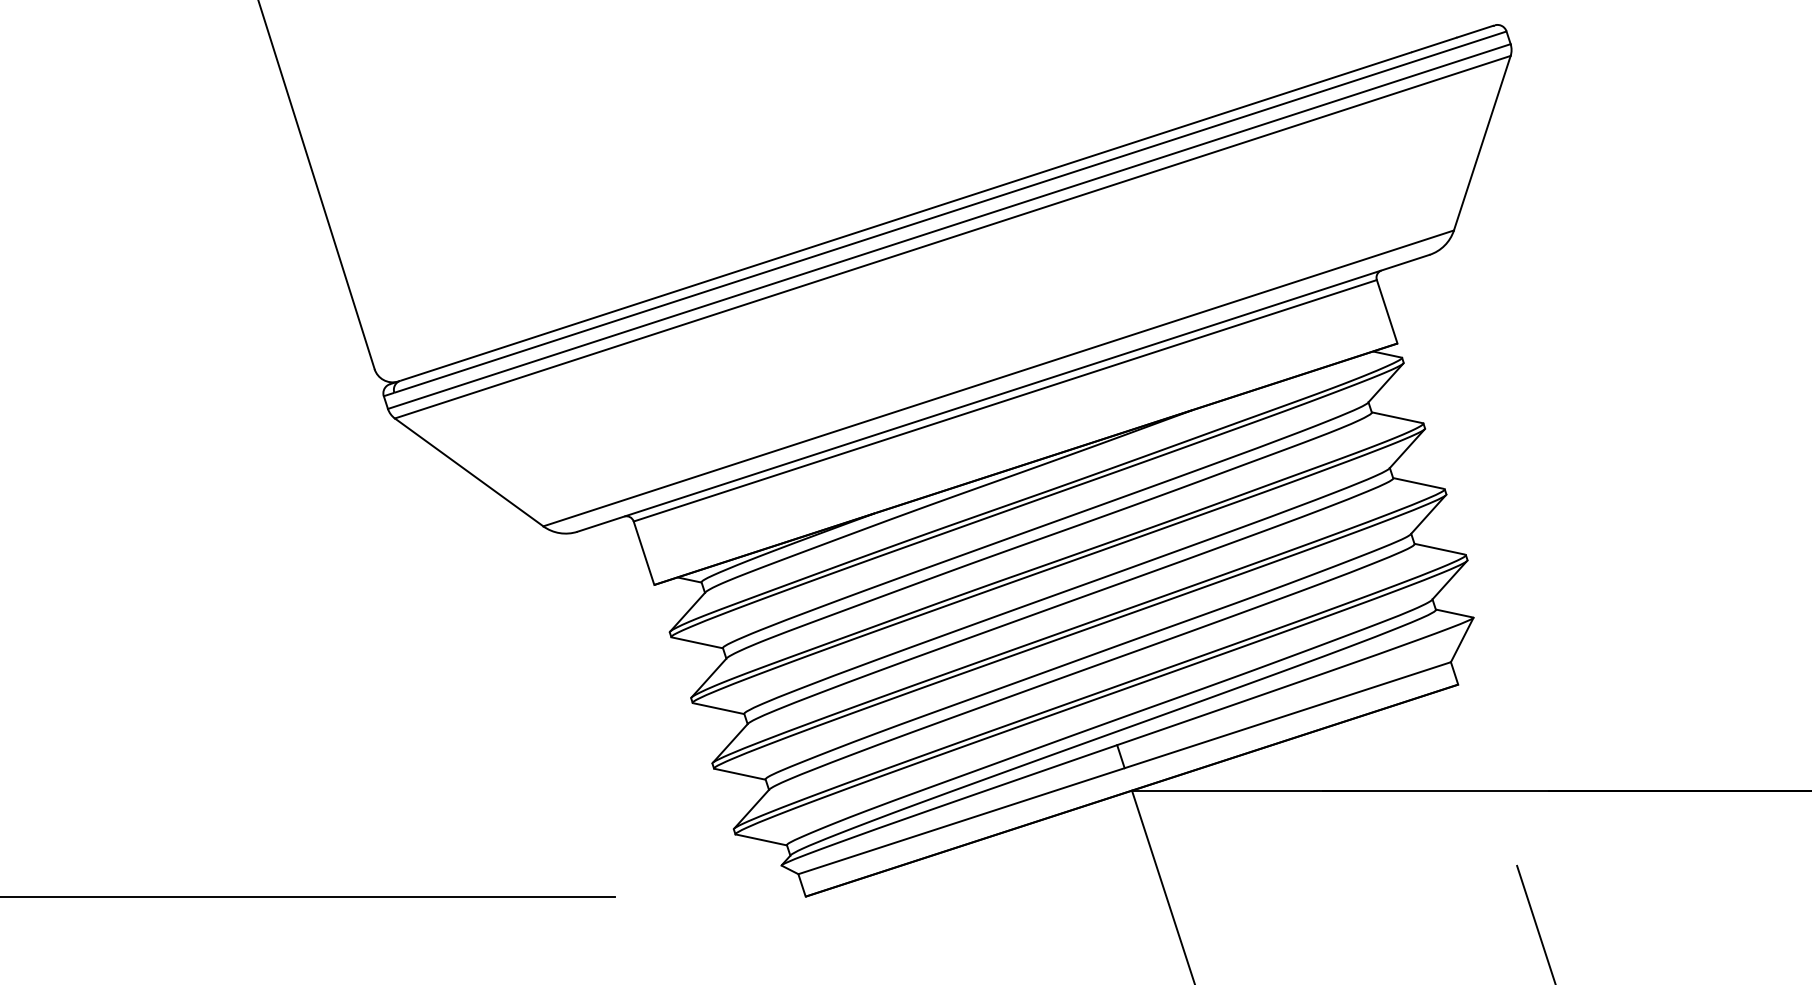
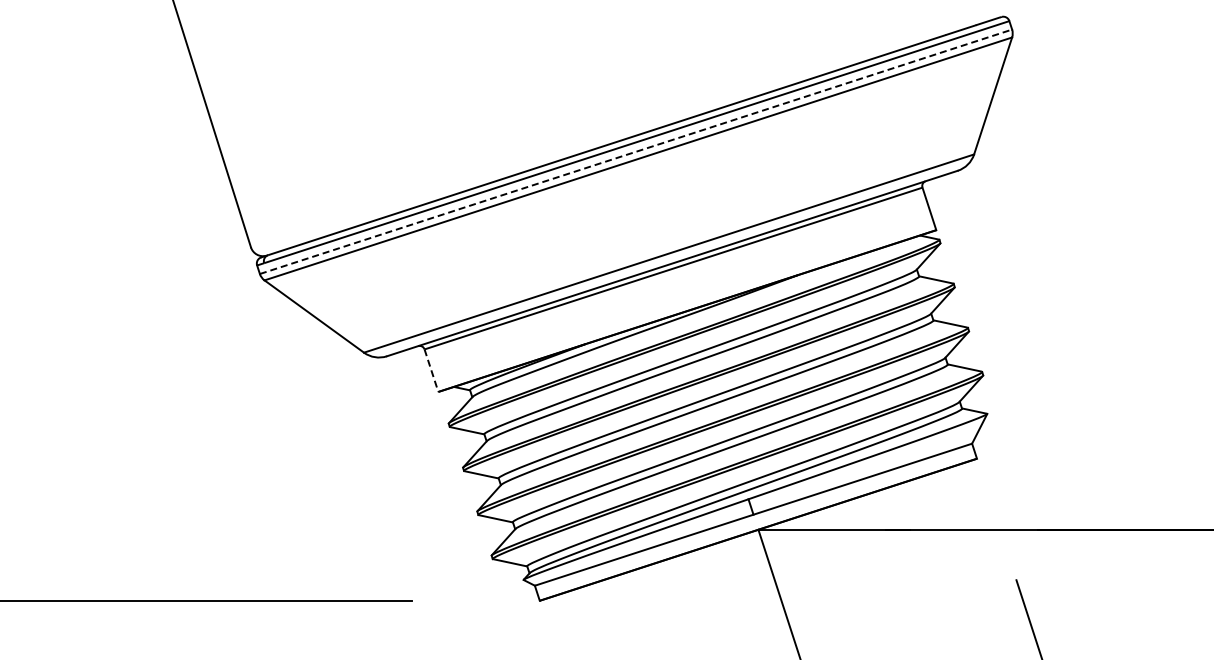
line: (950, 226) -> (636, 151), solid -> dashed
line: (644, 554) -> (431, 371), solid -> dashed

